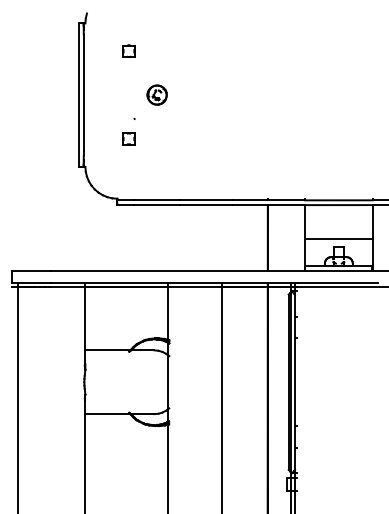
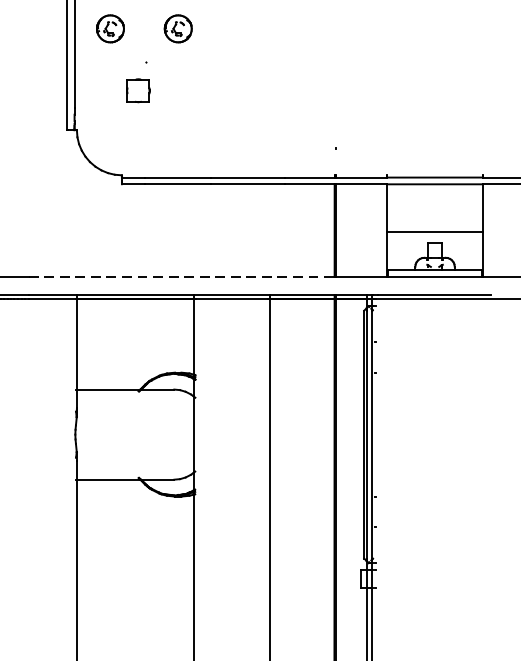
part: (108, 94) -> (109, 28), added
part: (128, 138) -> (137, 90), size x1.4
line: (160, 270) -> (182, 276), solid -> dashed

